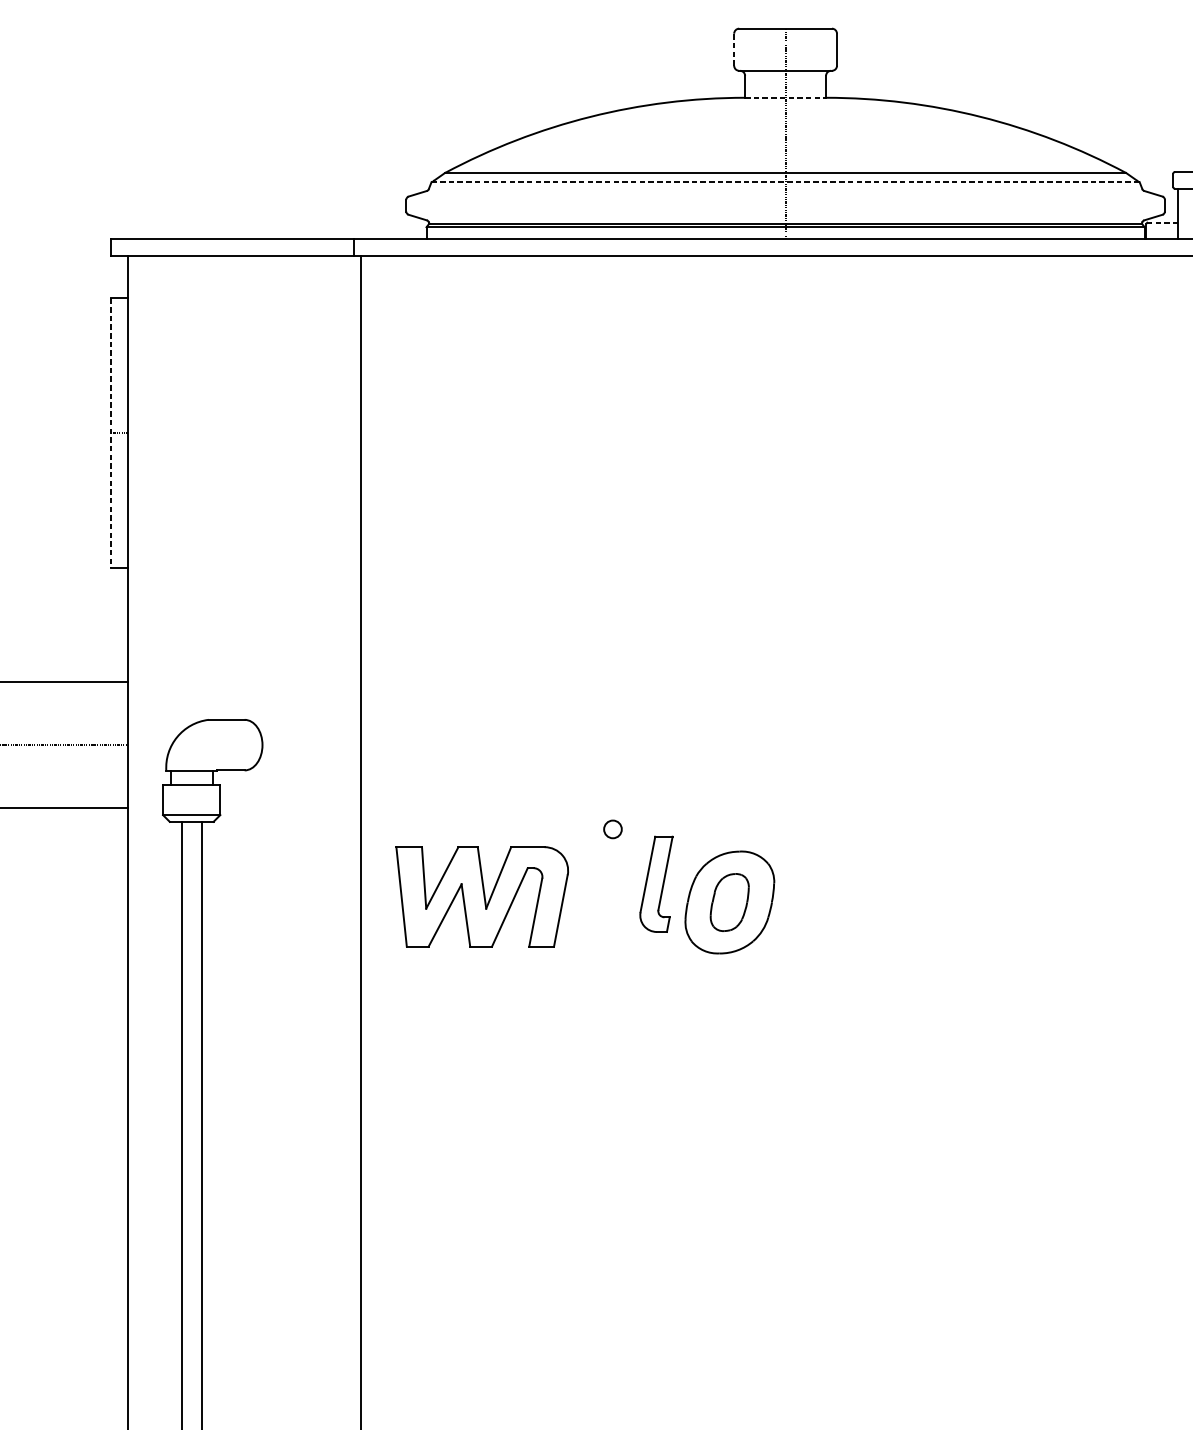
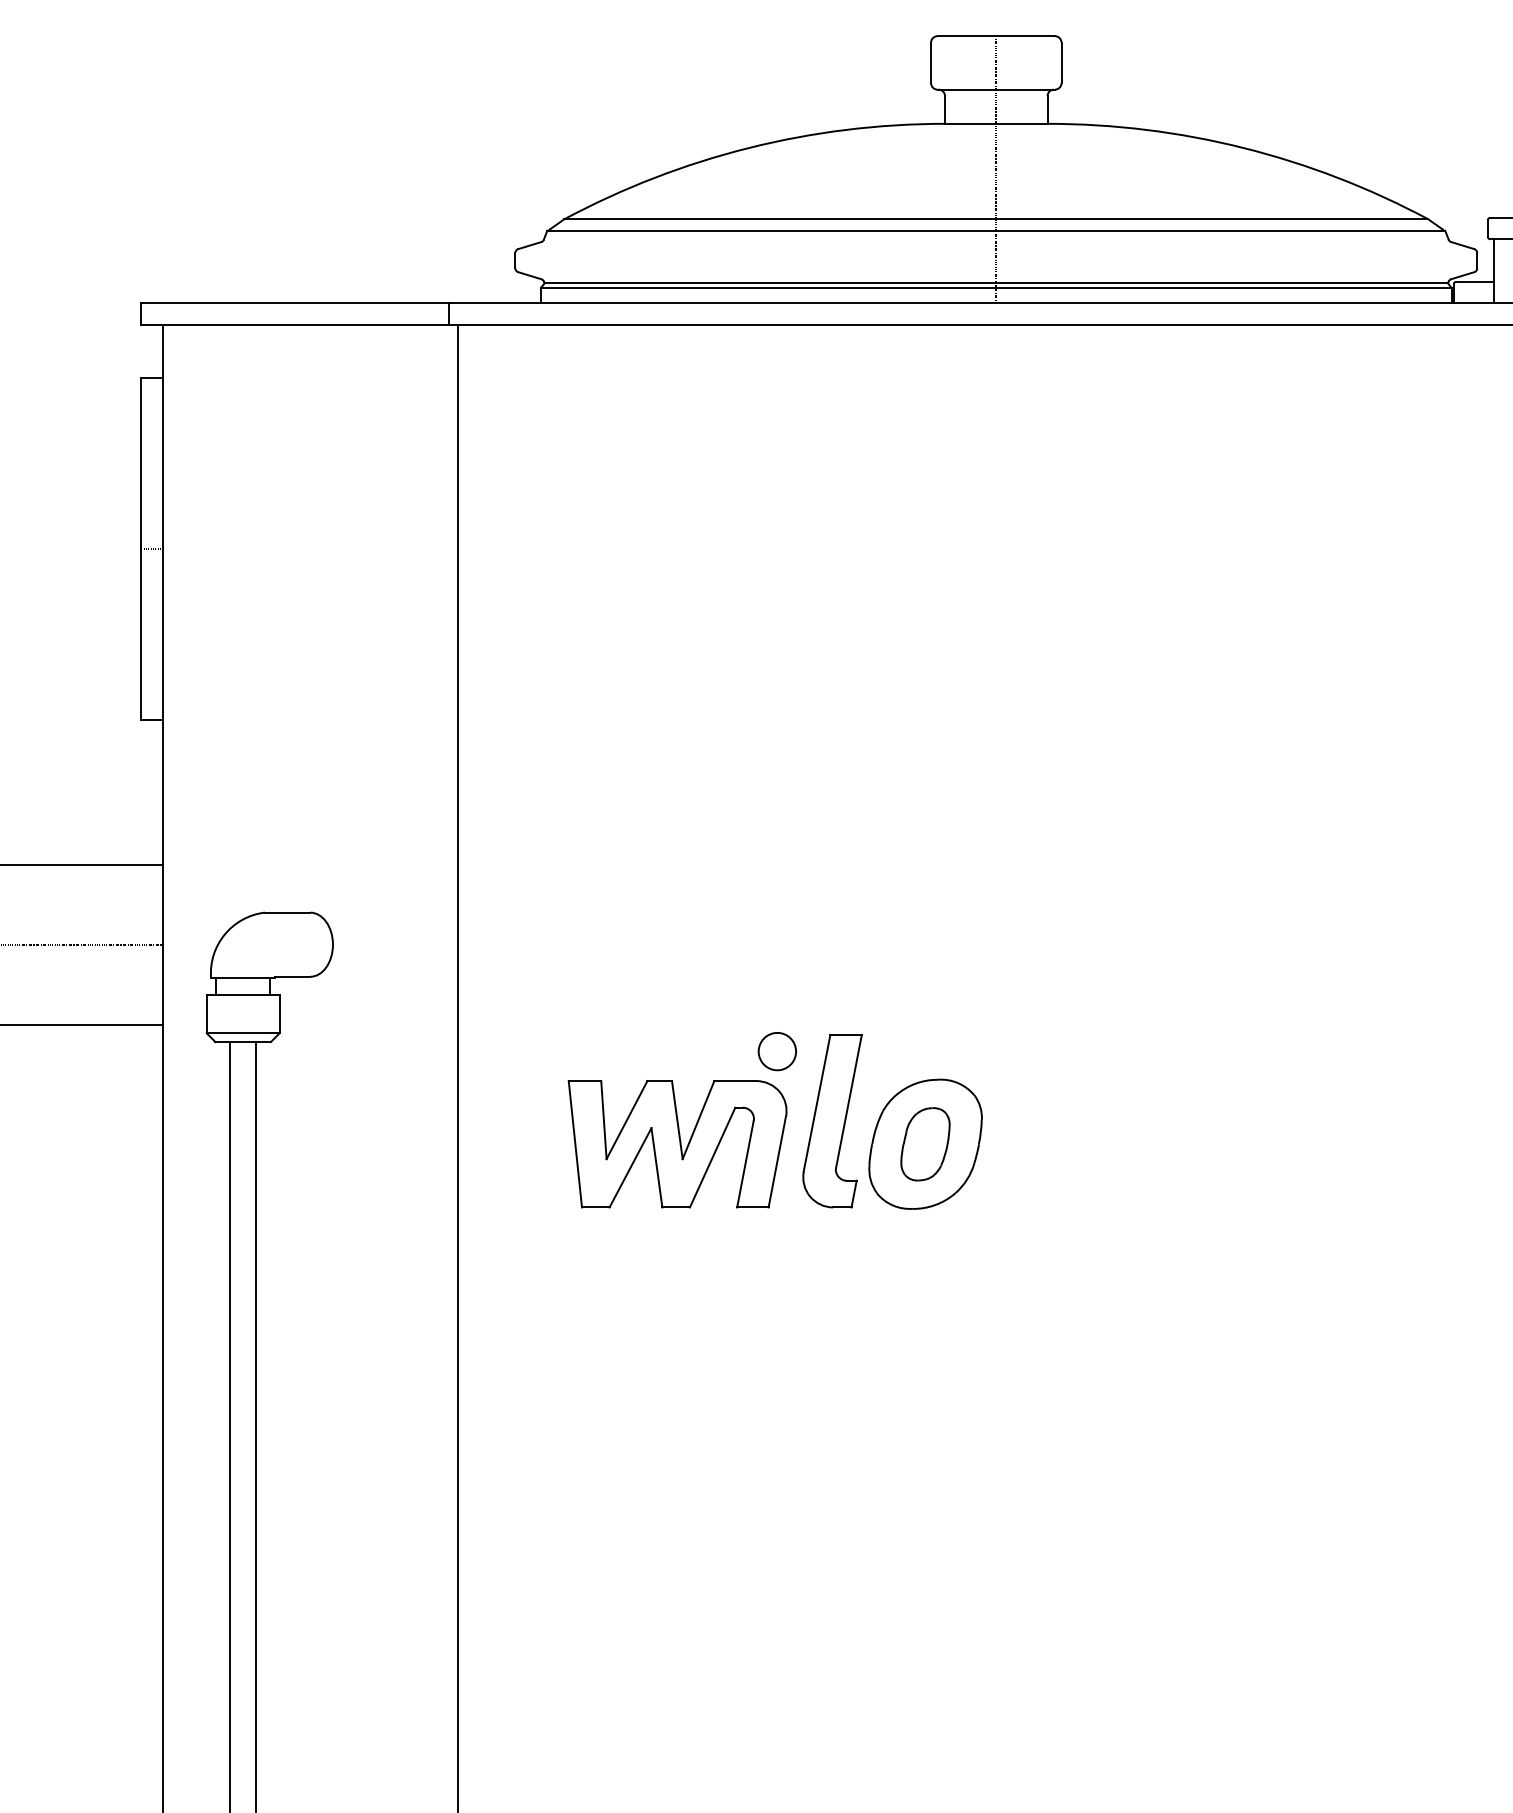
line: (734, 49) -> (931, 62), dashed -> solid
line: (785, 97) -> (996, 123), dashed -> solid
line: (785, 181) -> (996, 230), dashed -> solid
line: (1164, 222) -> (1476, 282), dashed -> solid
line: (111, 433) -> (141, 549), dashed -> solid
circle: (613, 829) -> (777, 1051), size x1.67
part: (656, 884) -> (832, 1121), size x1.43
part: (482, 897) -> (677, 1144), moved

